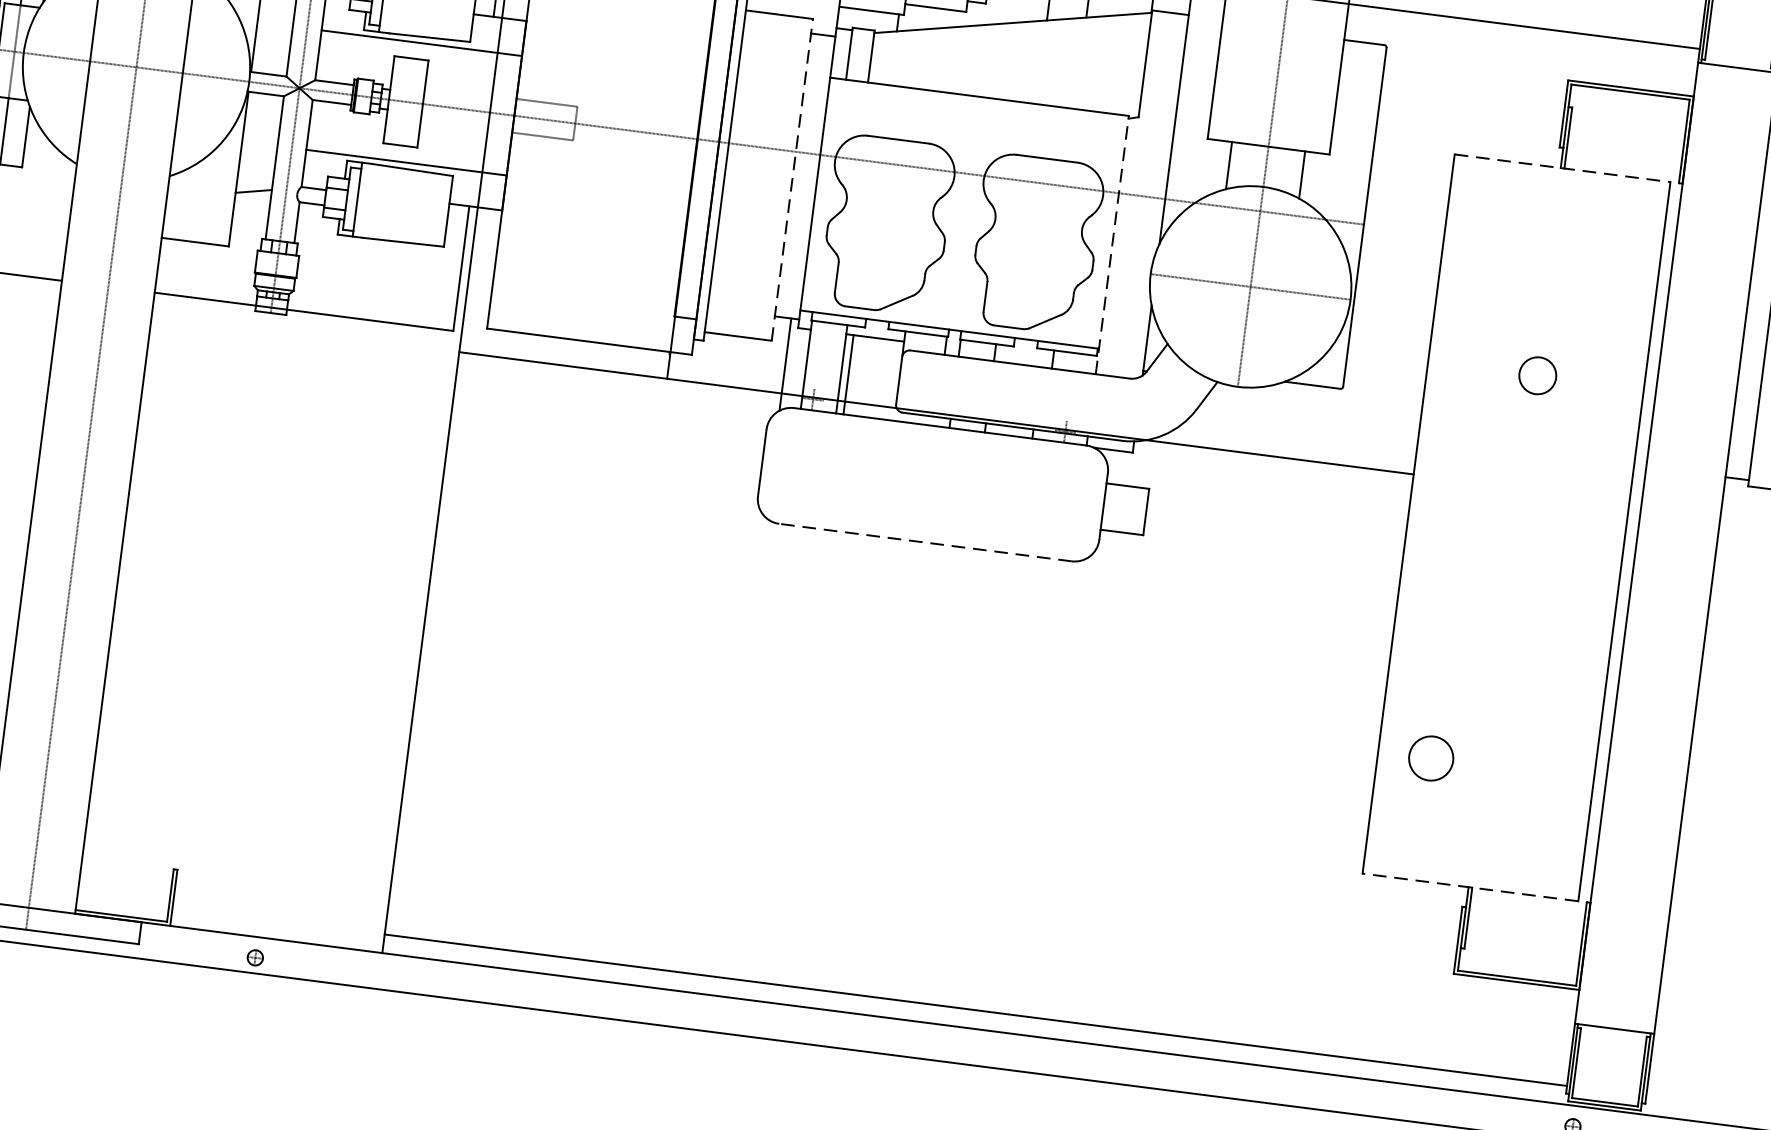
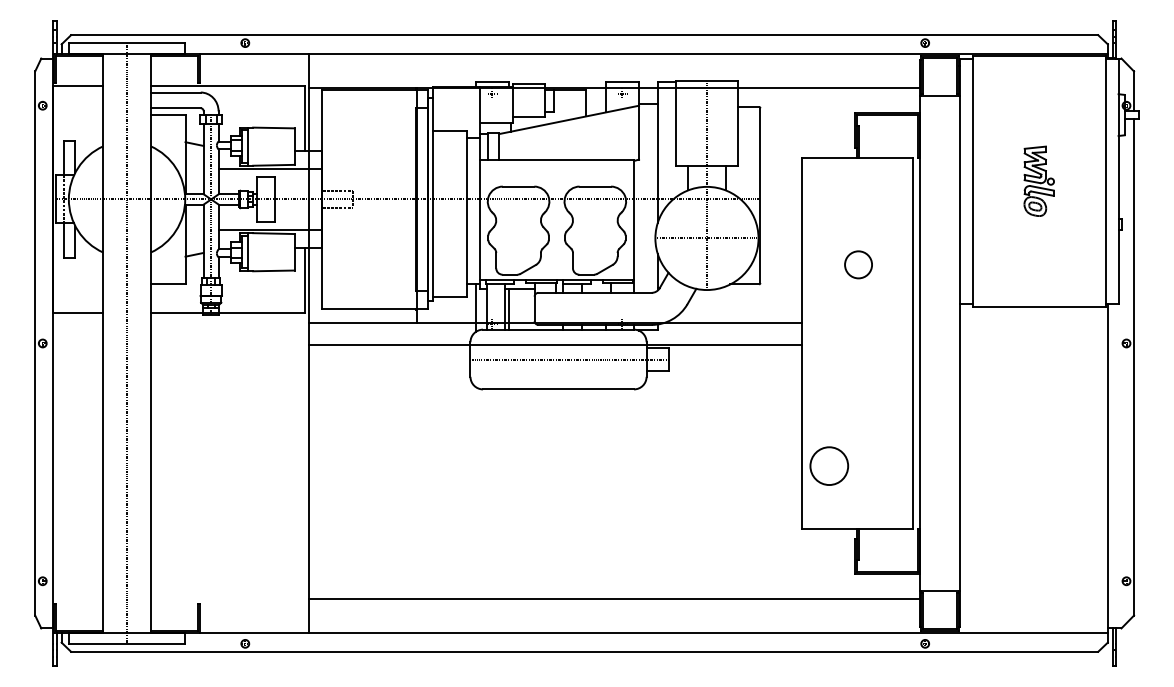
line: (1562, 167) -> (857, 157), dashed -> solid
line: (792, 179) -> (467, 213), dashed -> solid
line: (1113, 245) -> (634, 226), dashed -> solid
circle: (1537, 374) -> (858, 264), size x1.43
line: (930, 456) -> (555, 345), added
line: (954, 487) -> (569, 359), added
line: (925, 542) -> (558, 389), dashed -> solid
circle: (1431, 759) -> (829, 466), size x1.67
line: (1470, 888) -> (857, 529), dashed -> solid
line: (975, 1010) -> (614, 598), moved

